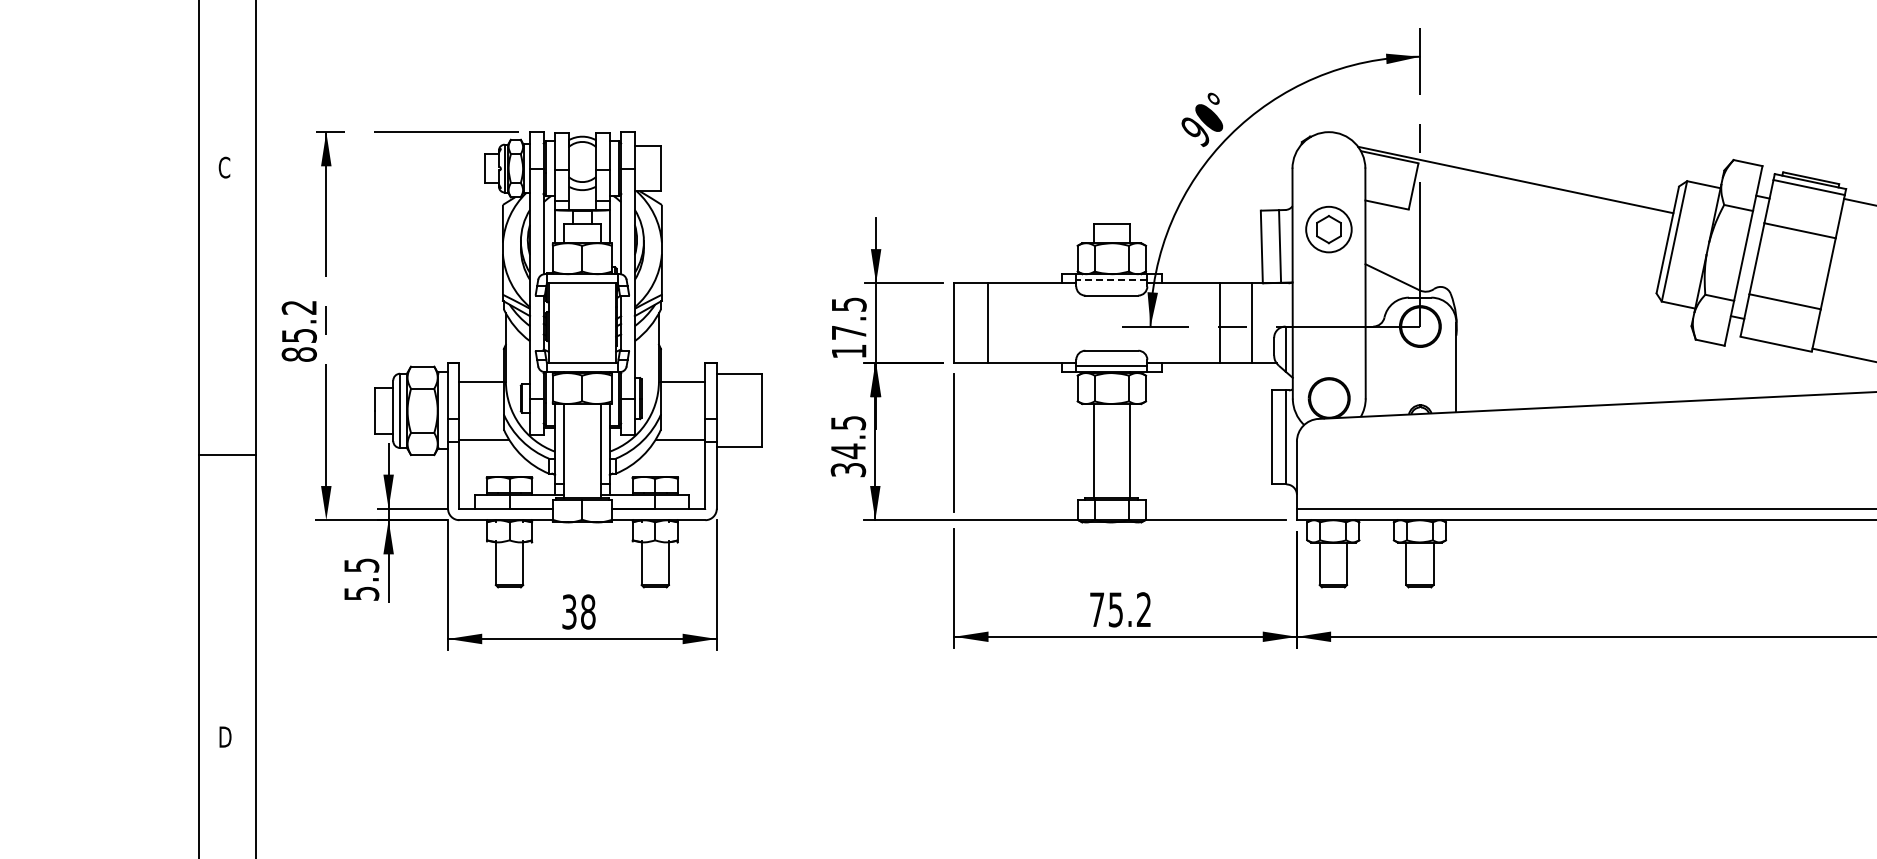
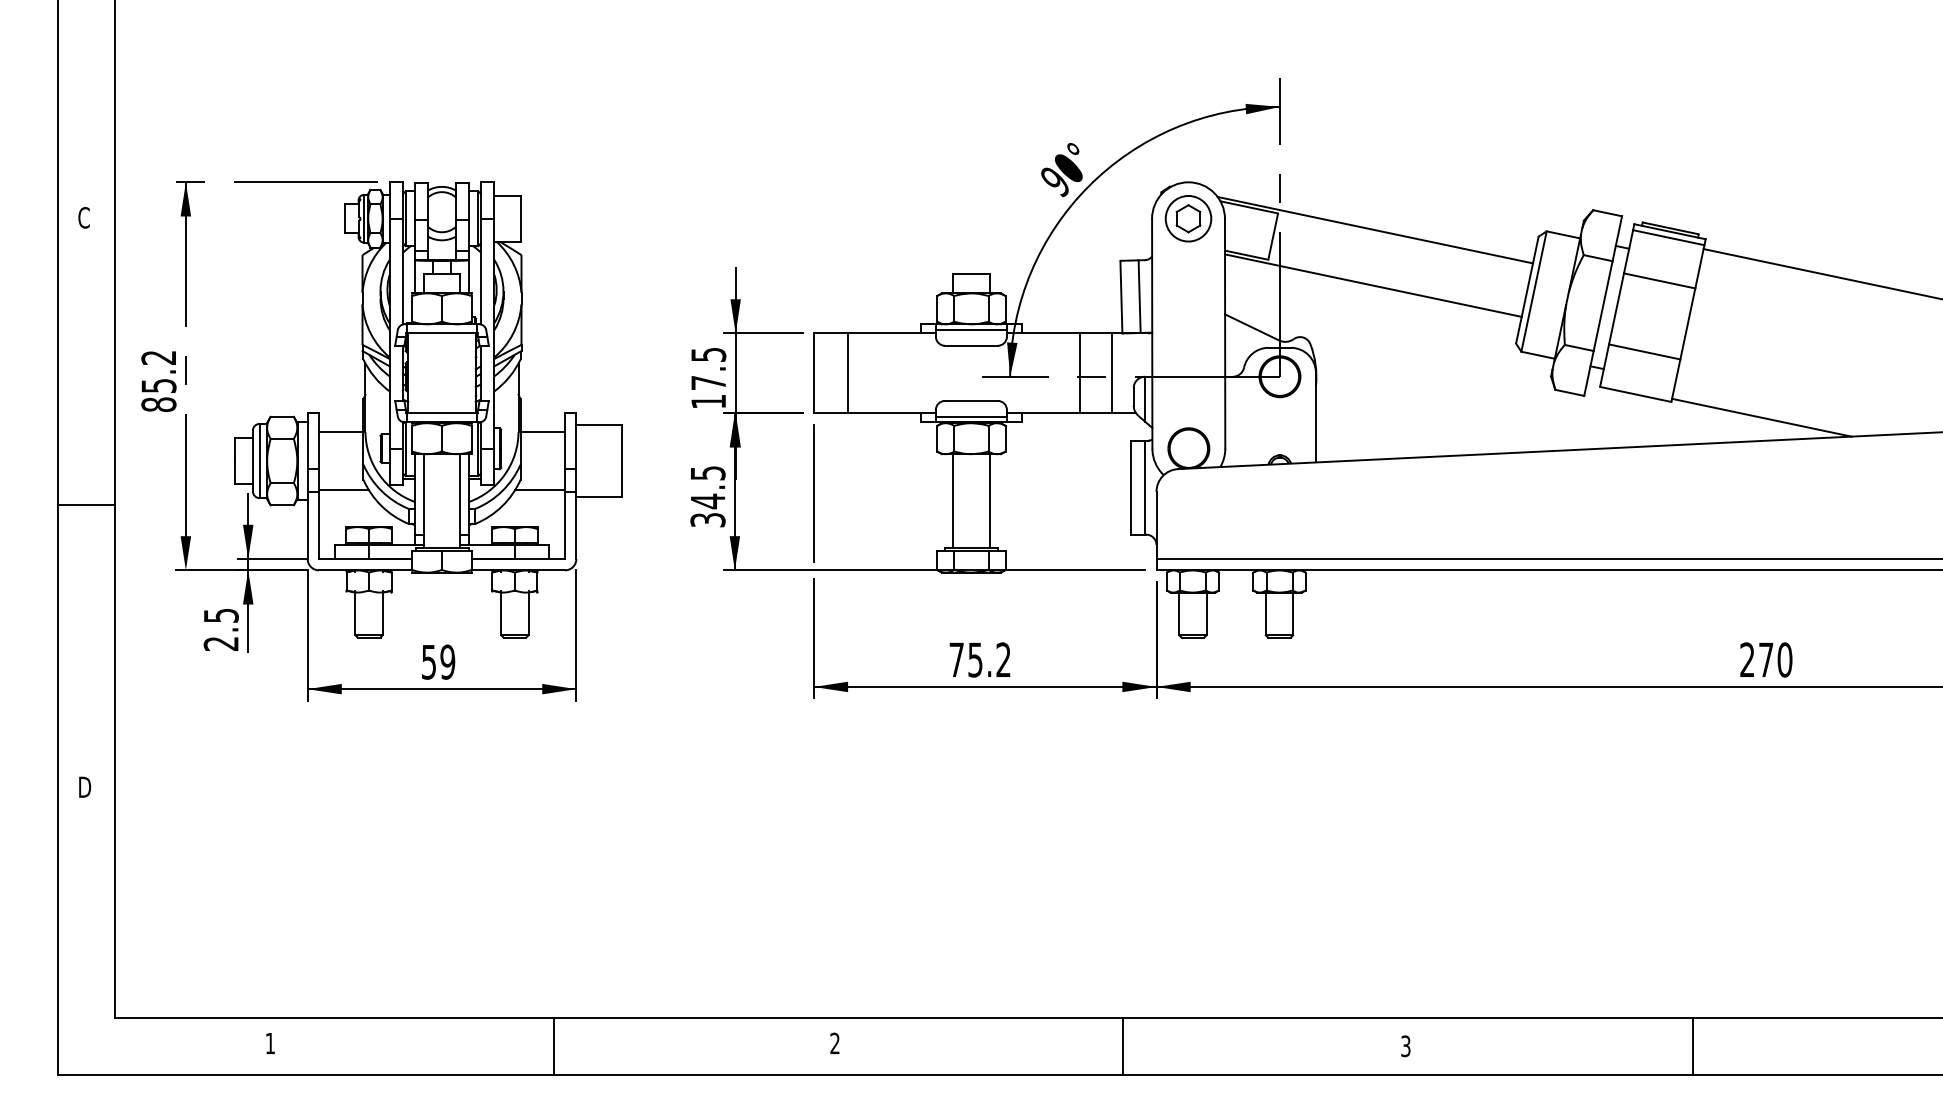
part: (1328, 229) -> (1188, 218), moved
line: (1513, 235) -> (1373, 285), added
line: (1111, 280) -> (971, 330), dashed -> solid
text: (360, 594) -> (220, 644), 5.5 -> 2.5
text: (578, 611) -> (438, 661), 38 -> 59

